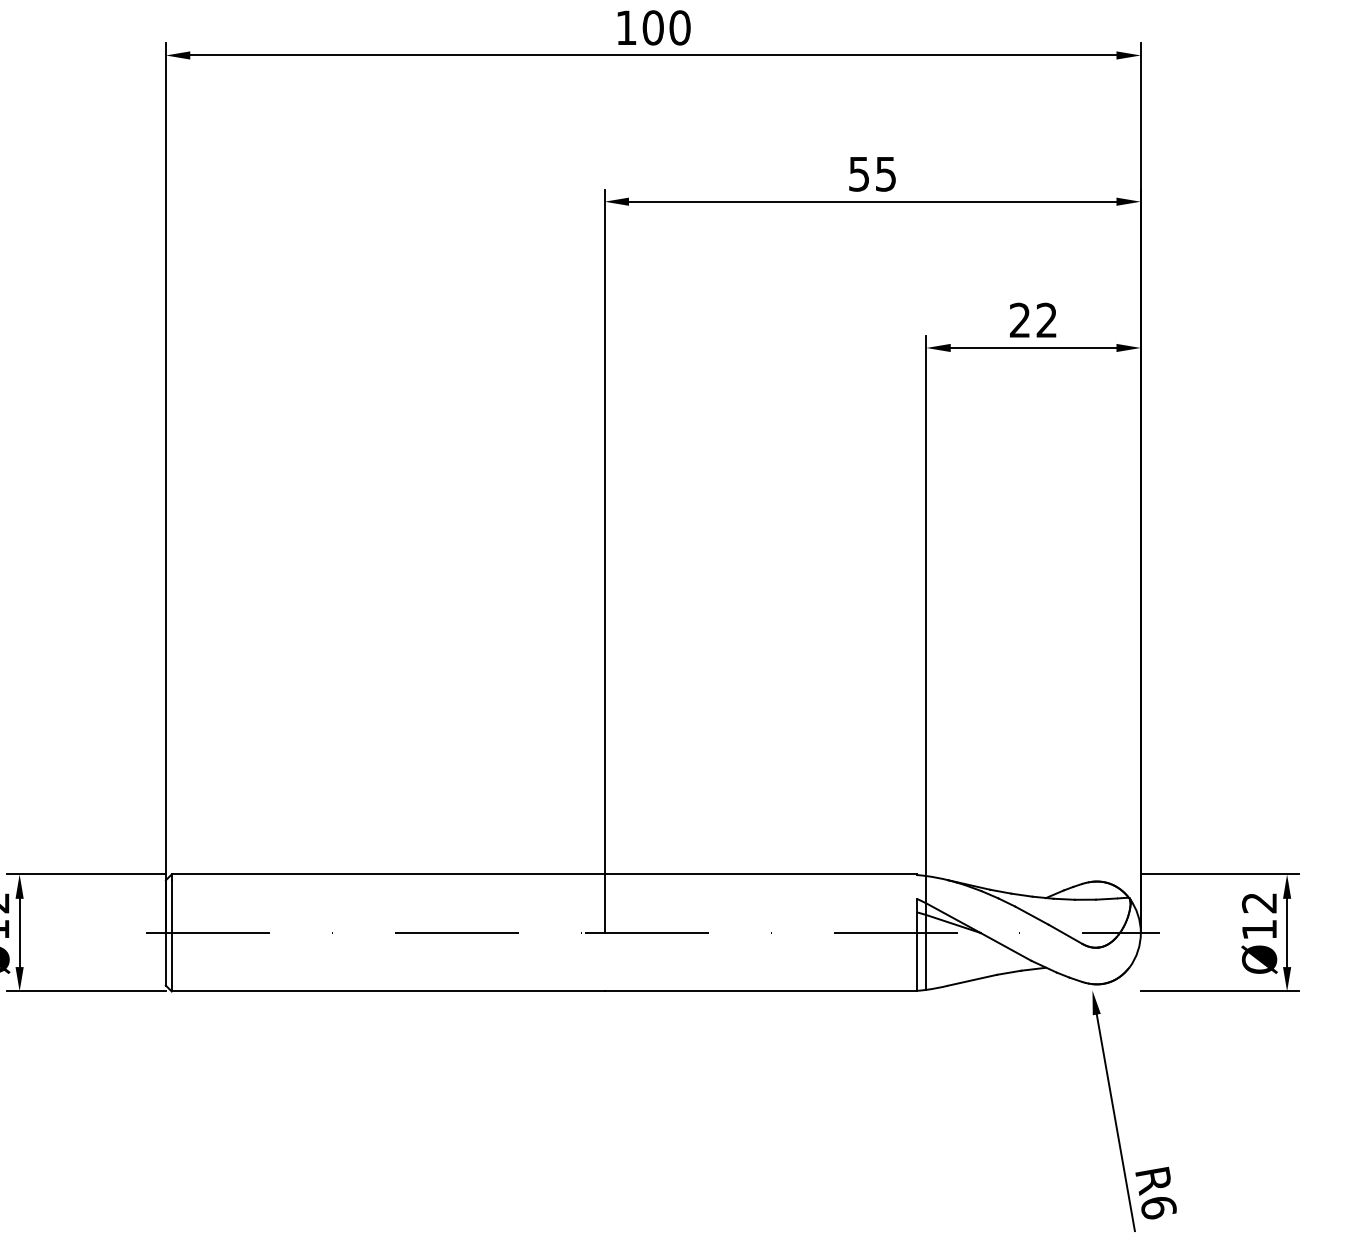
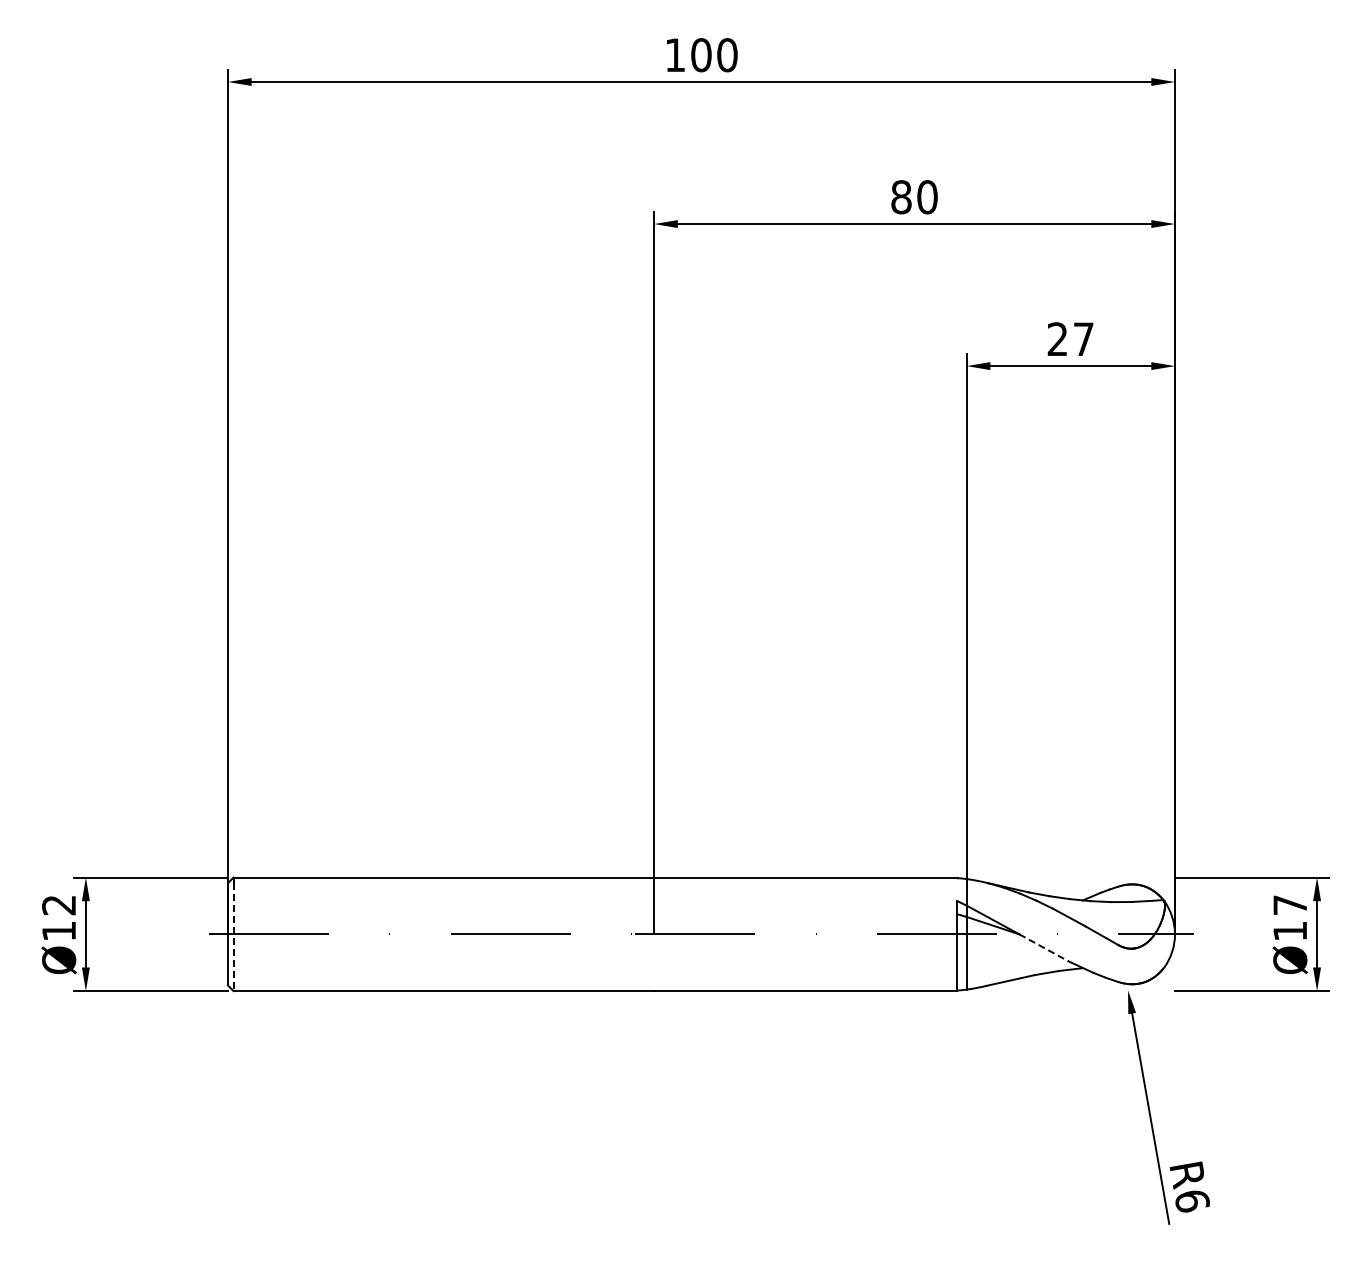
text: (872, 174) -> (914, 197), 55 -> 80
text: (1046, 319) -> (1083, 338), 22 -> 27
text: (1258, 903) -> (1289, 905), Ø12 -> Ø17
line: (171, 936) -> (233, 937), solid -> dashed
line: (1006, 947) -> (1044, 948), solid -> dashed

